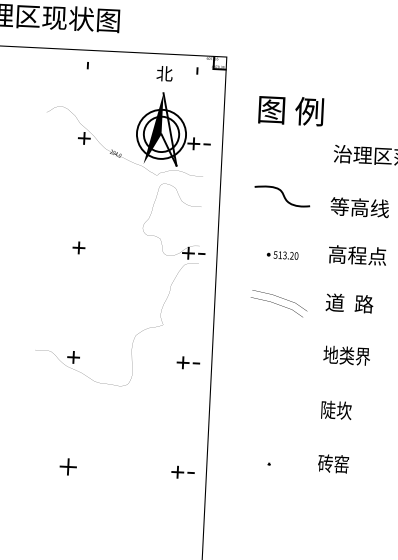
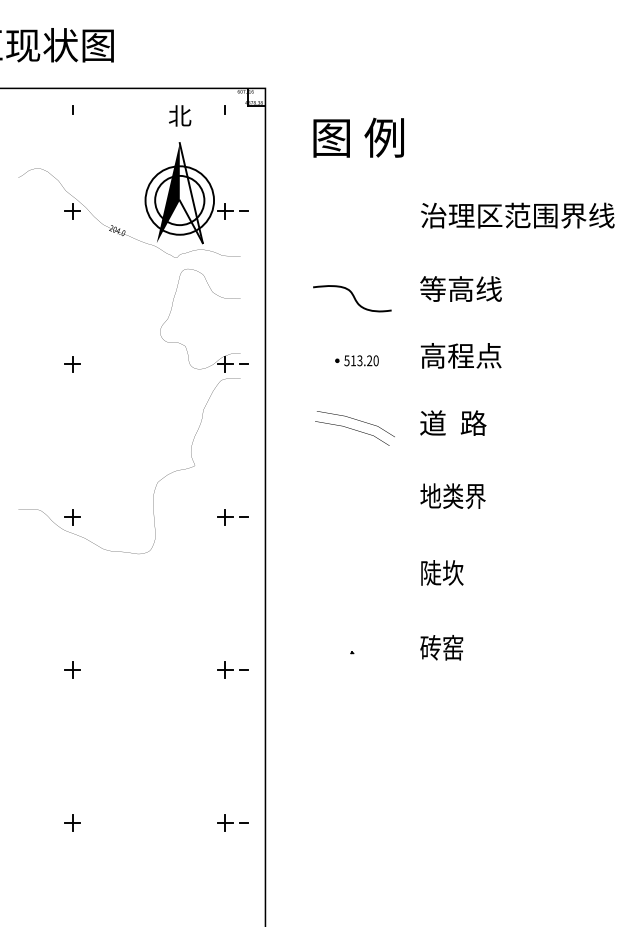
text: (290, 110) -> (358, 137), moved
curve: (283, 196) -> (353, 298), moved
part: (68, 466) -> (72, 669), size x0.71

